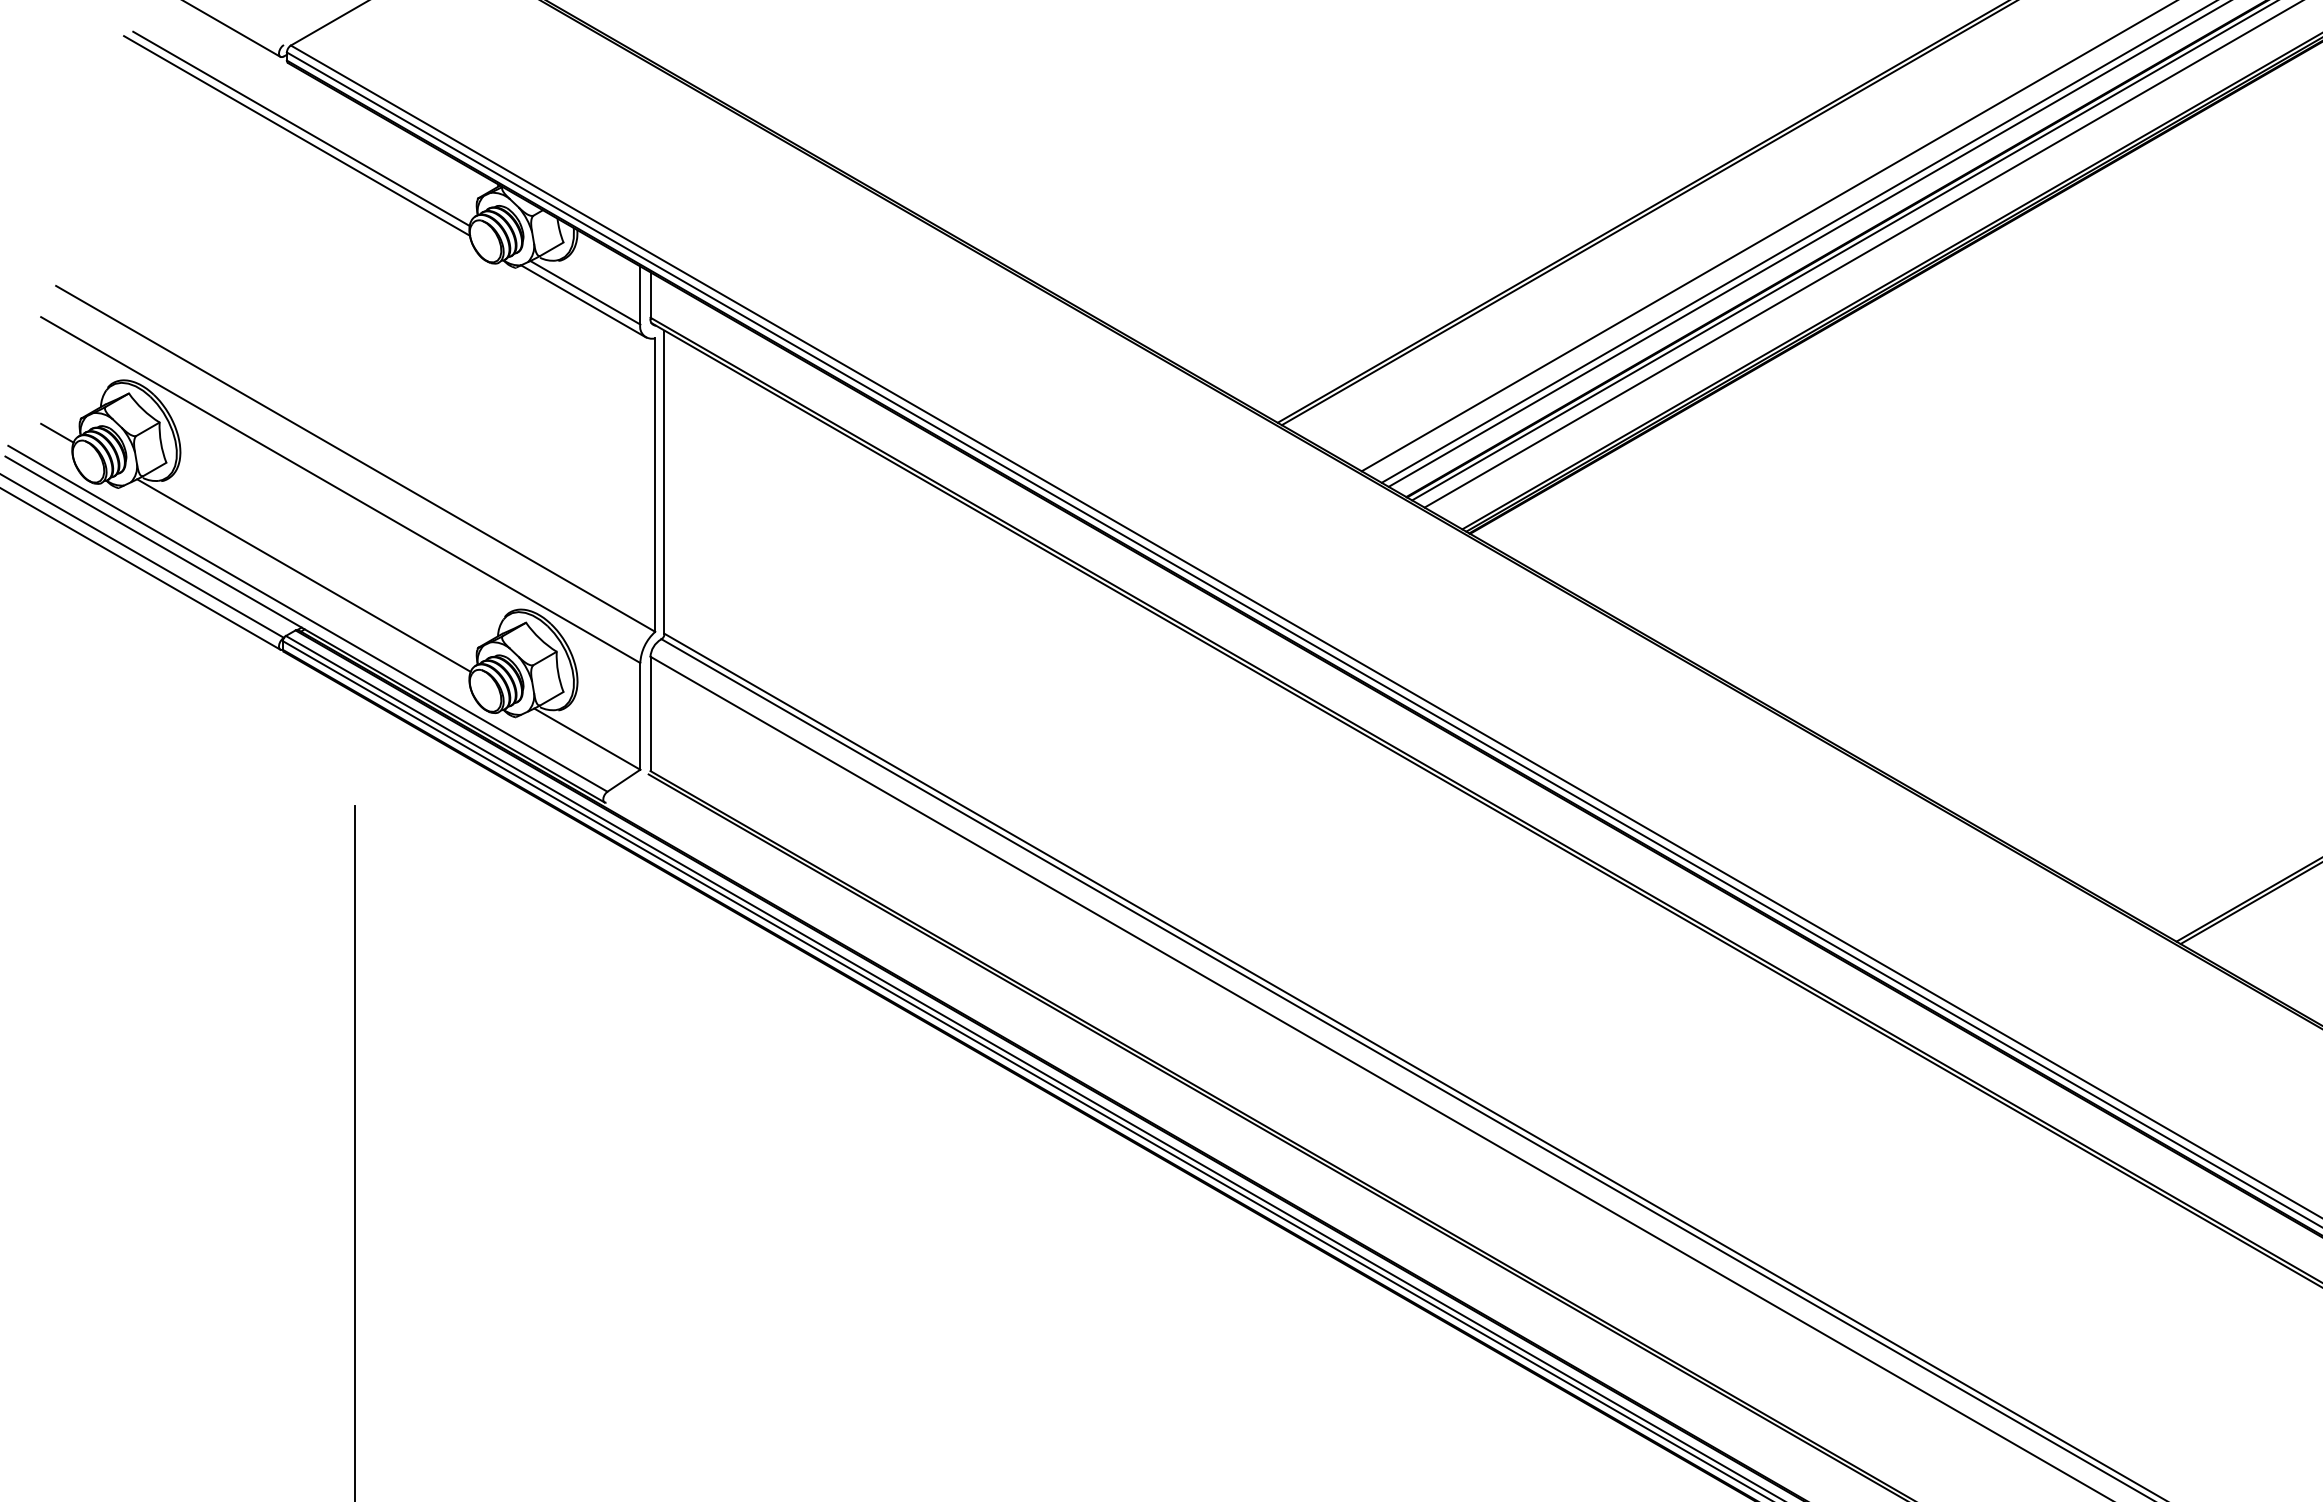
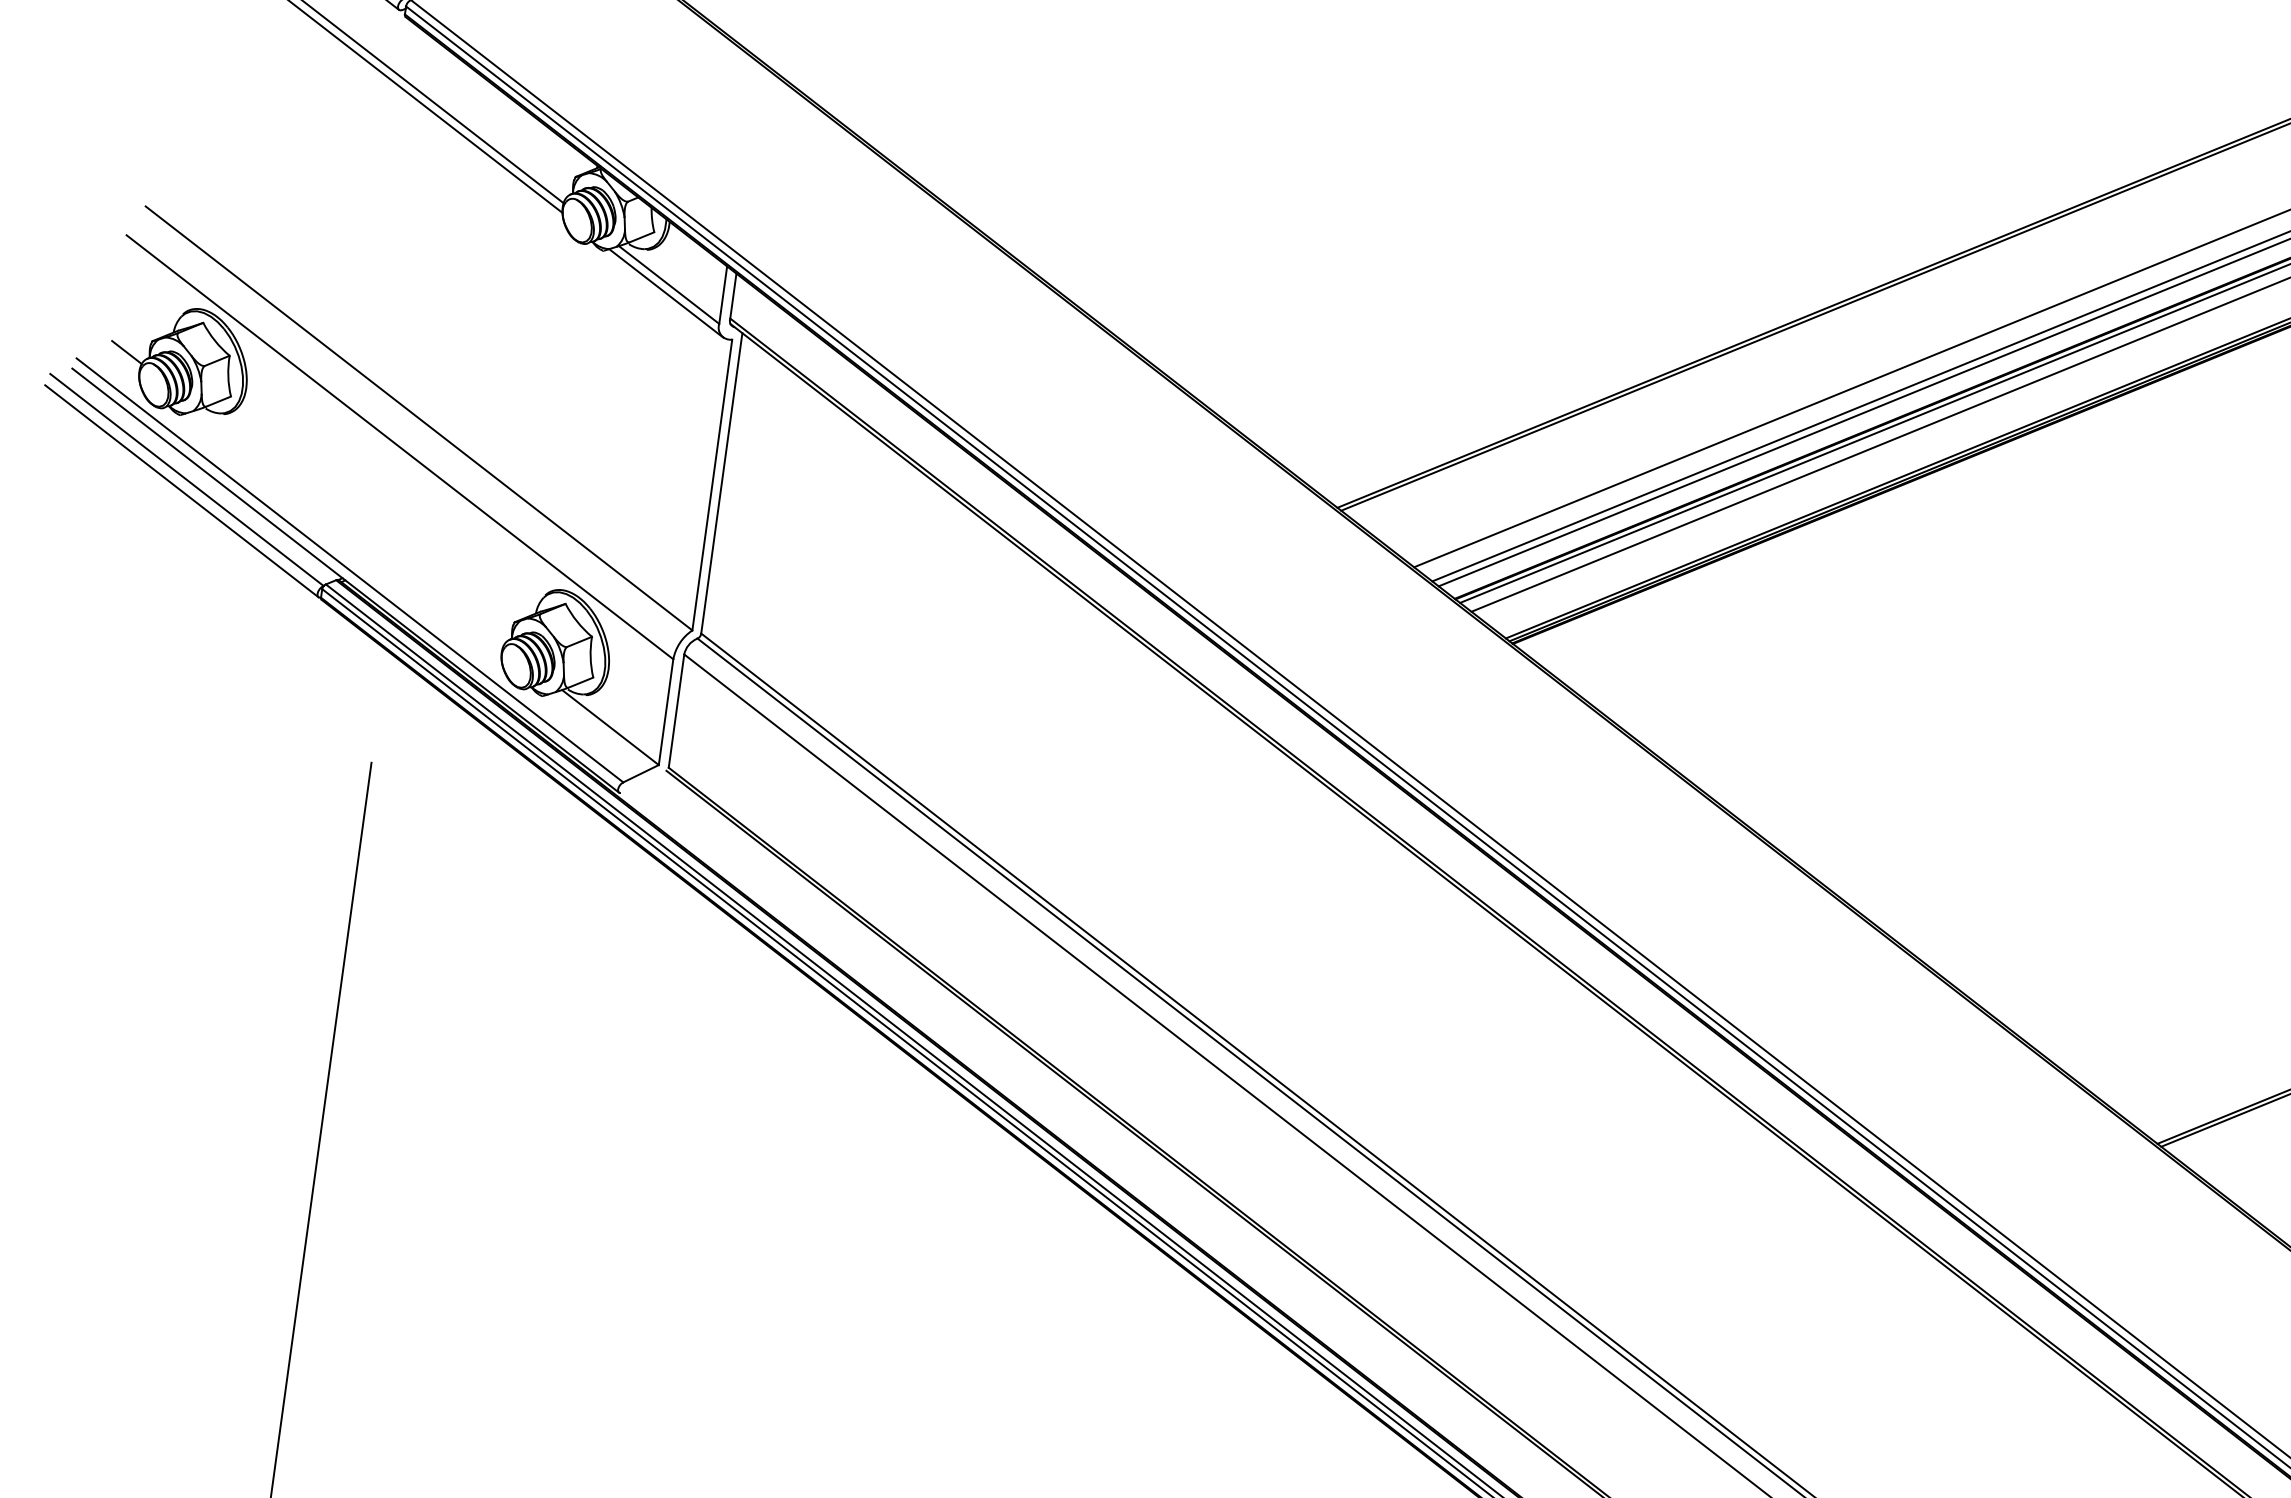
line: (303, 575) -> (351, 526), removed

